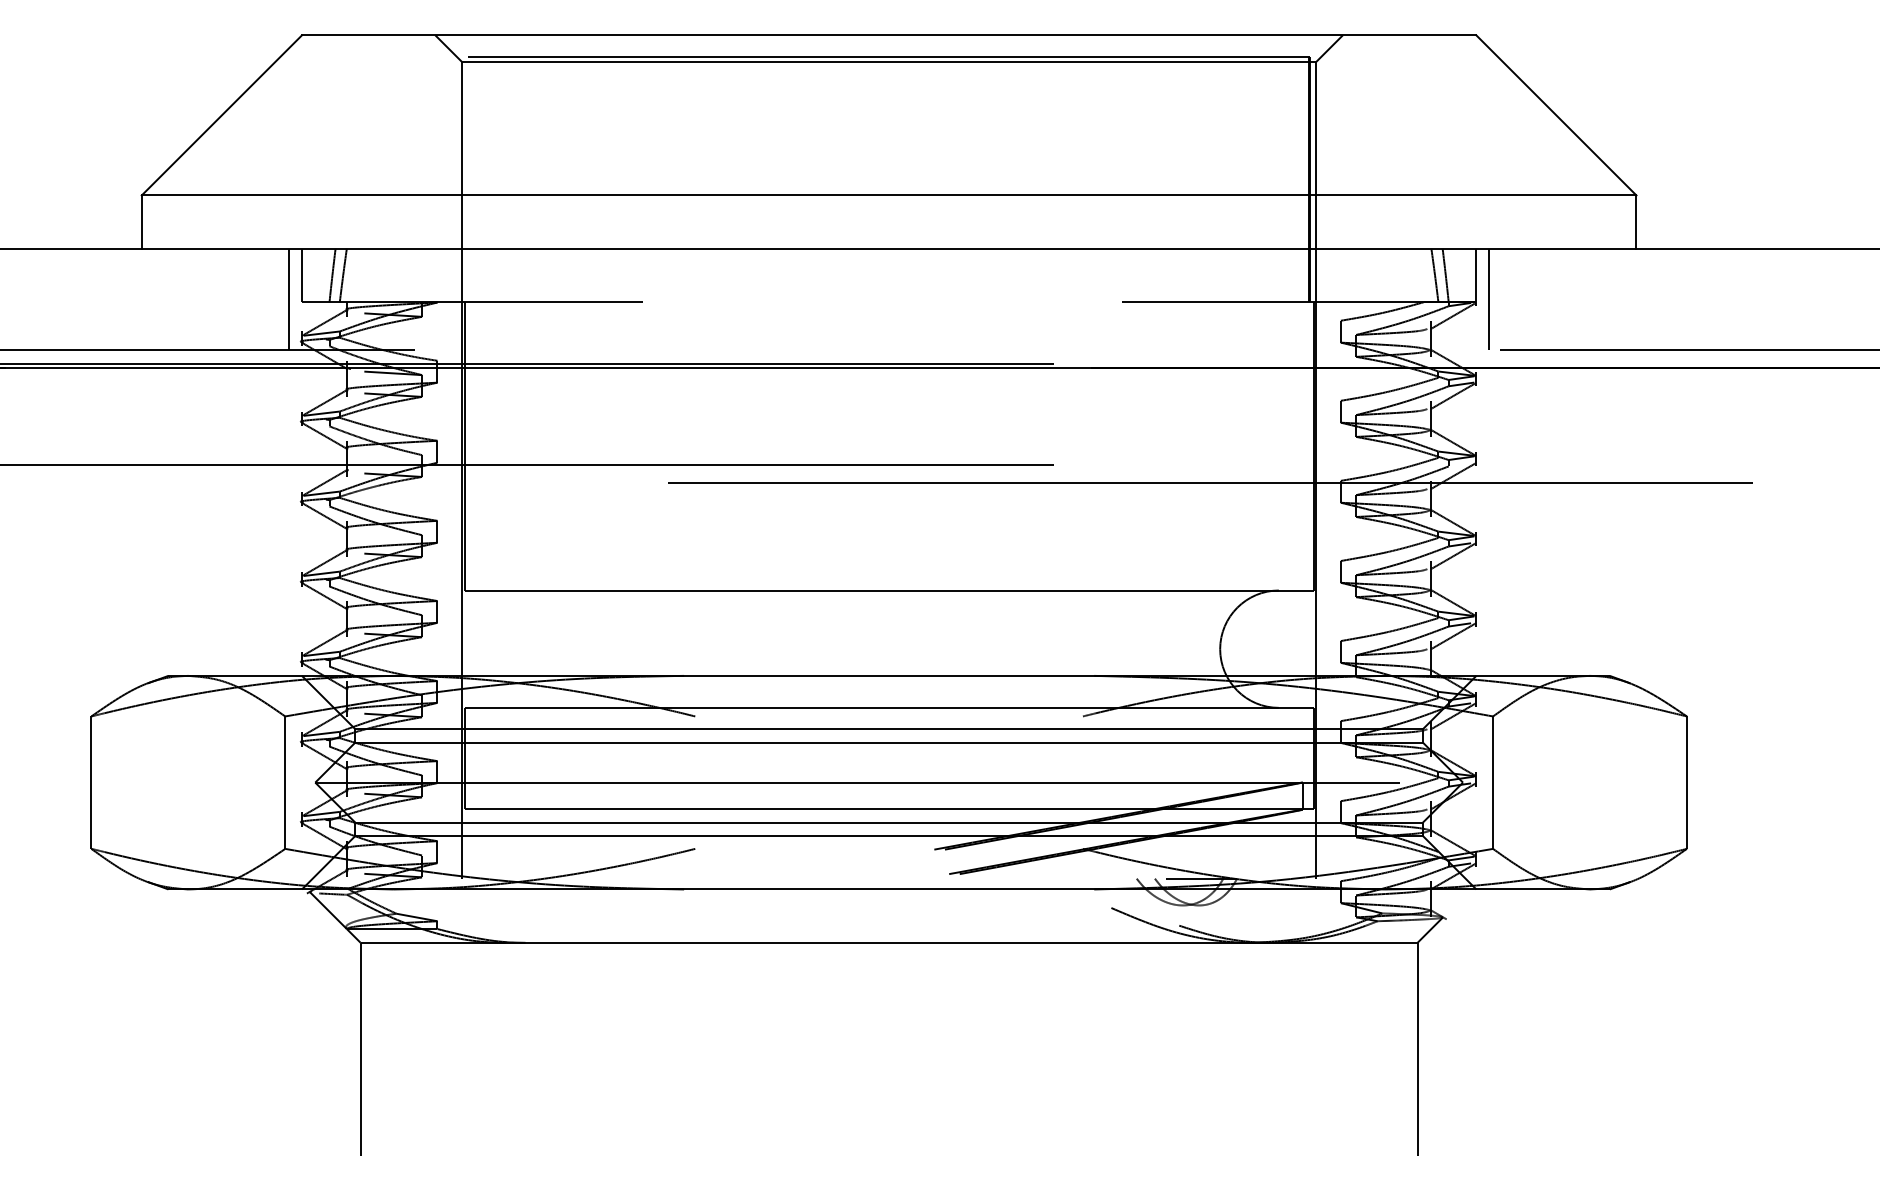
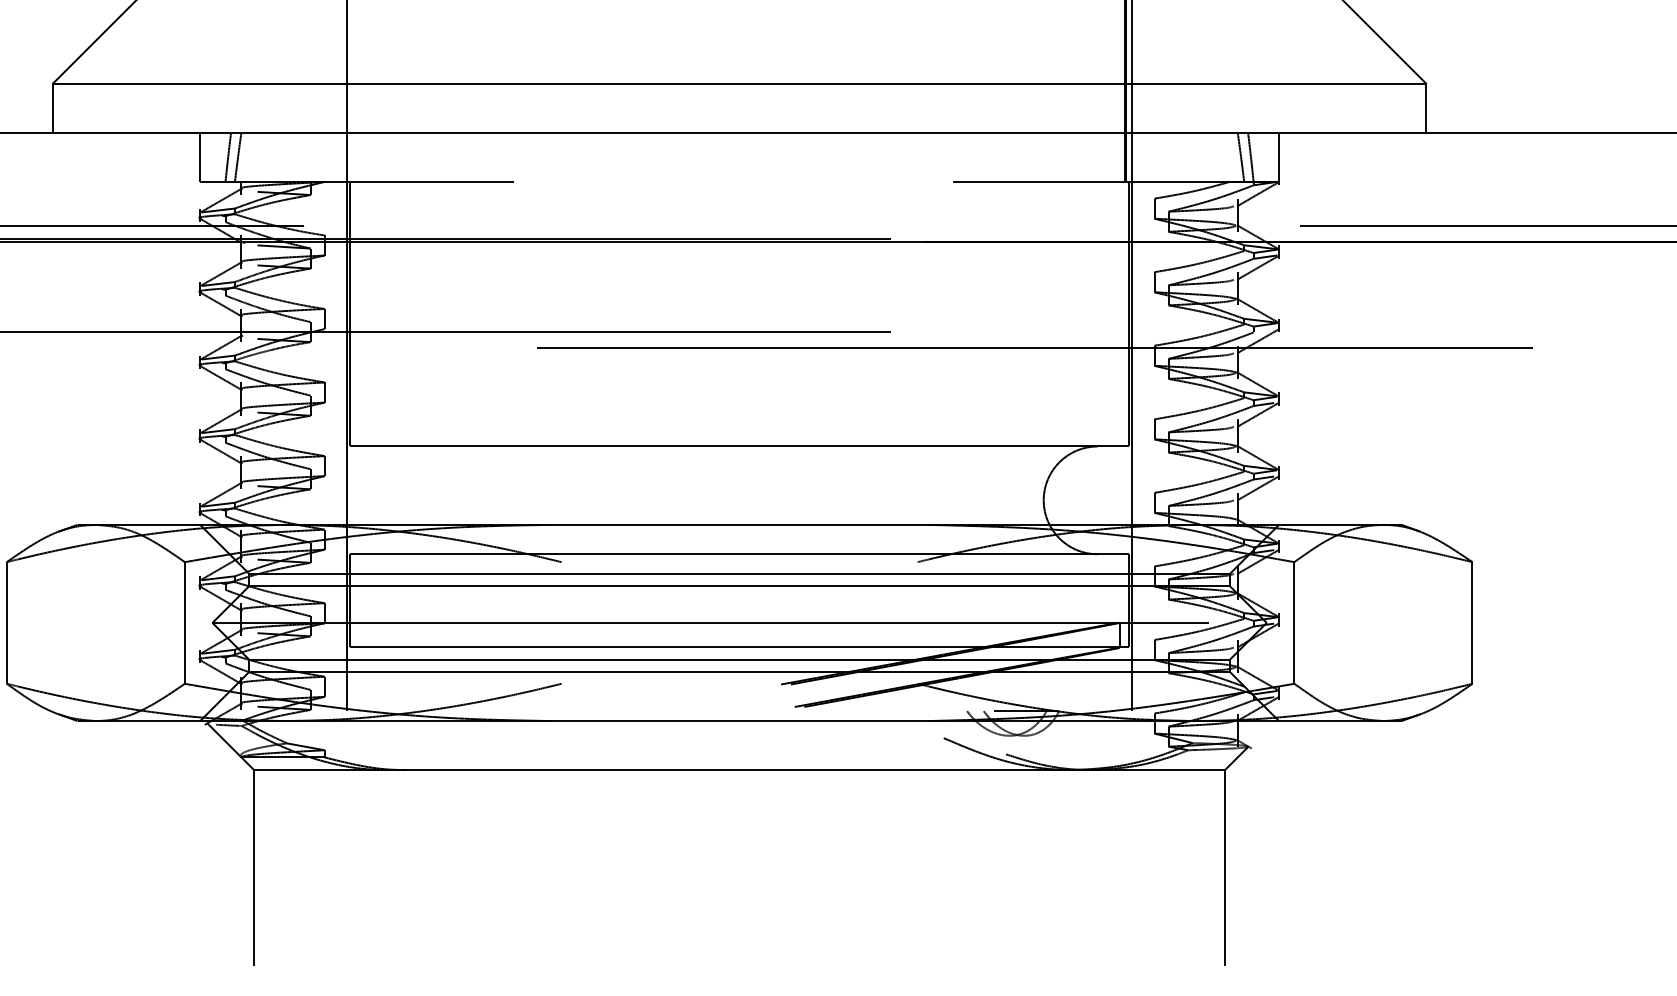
line: (289, 299) -> (188, 179), removed
line: (1489, 299) -> (1291, 179), removed

